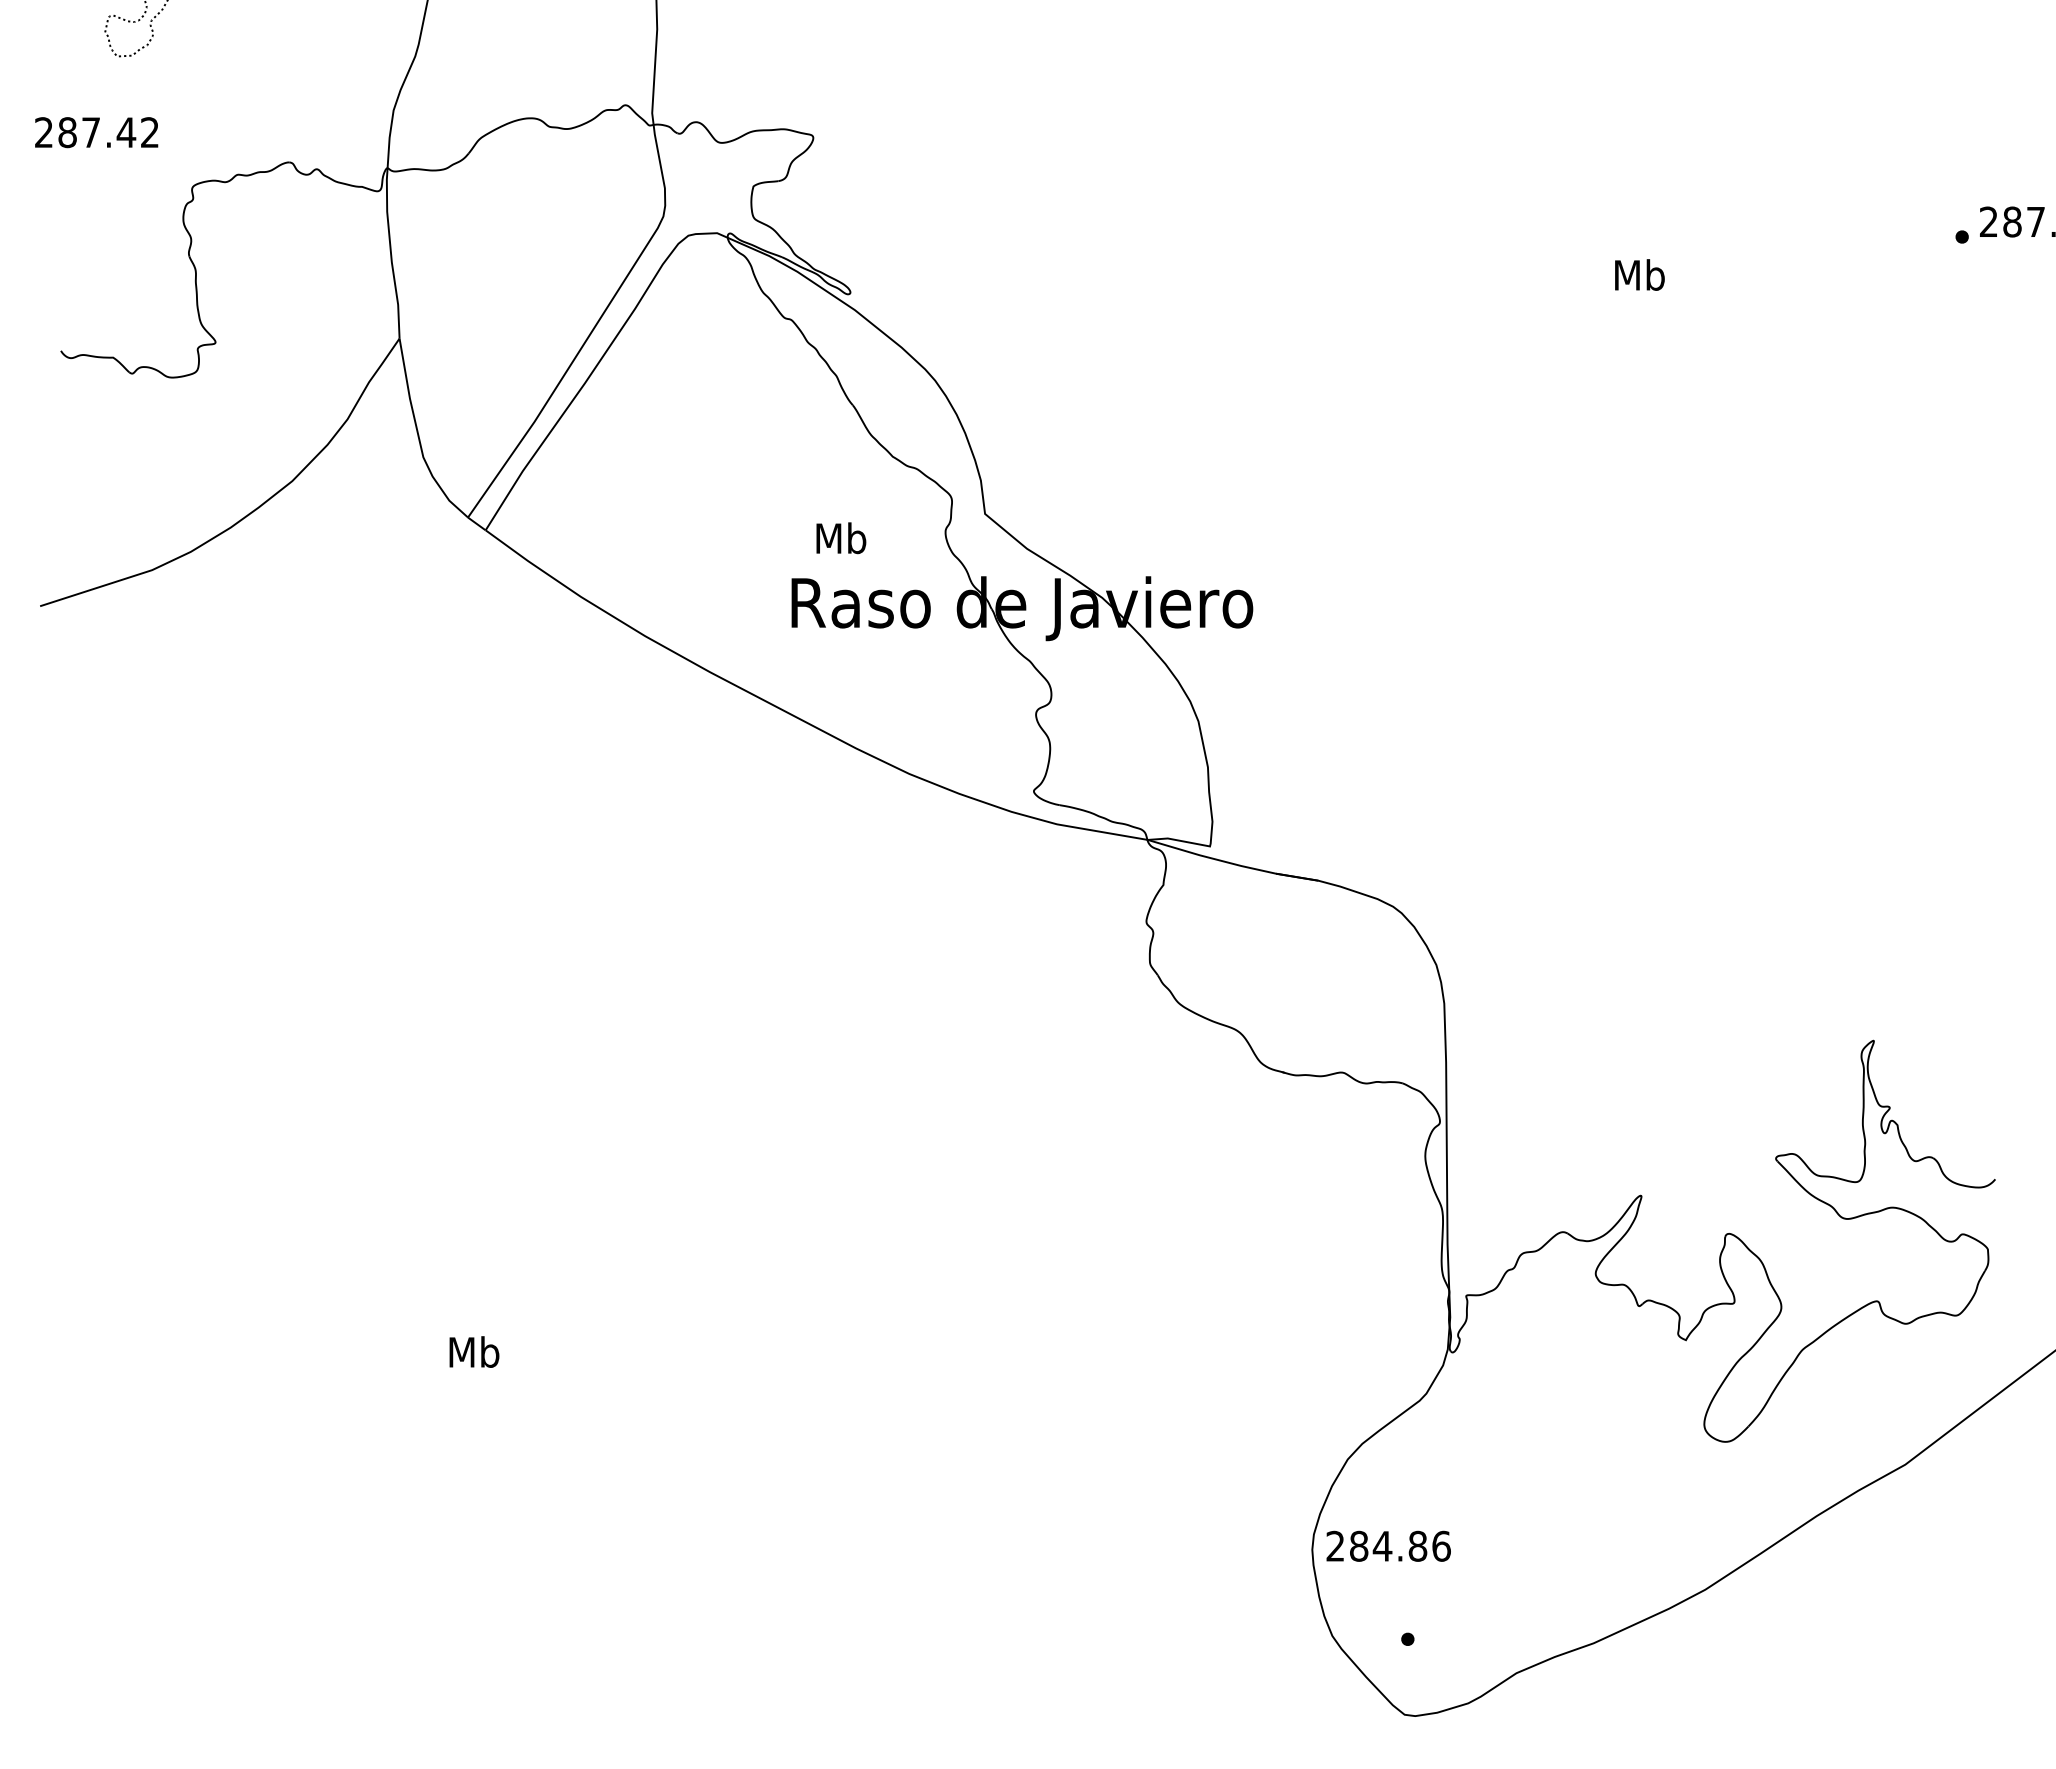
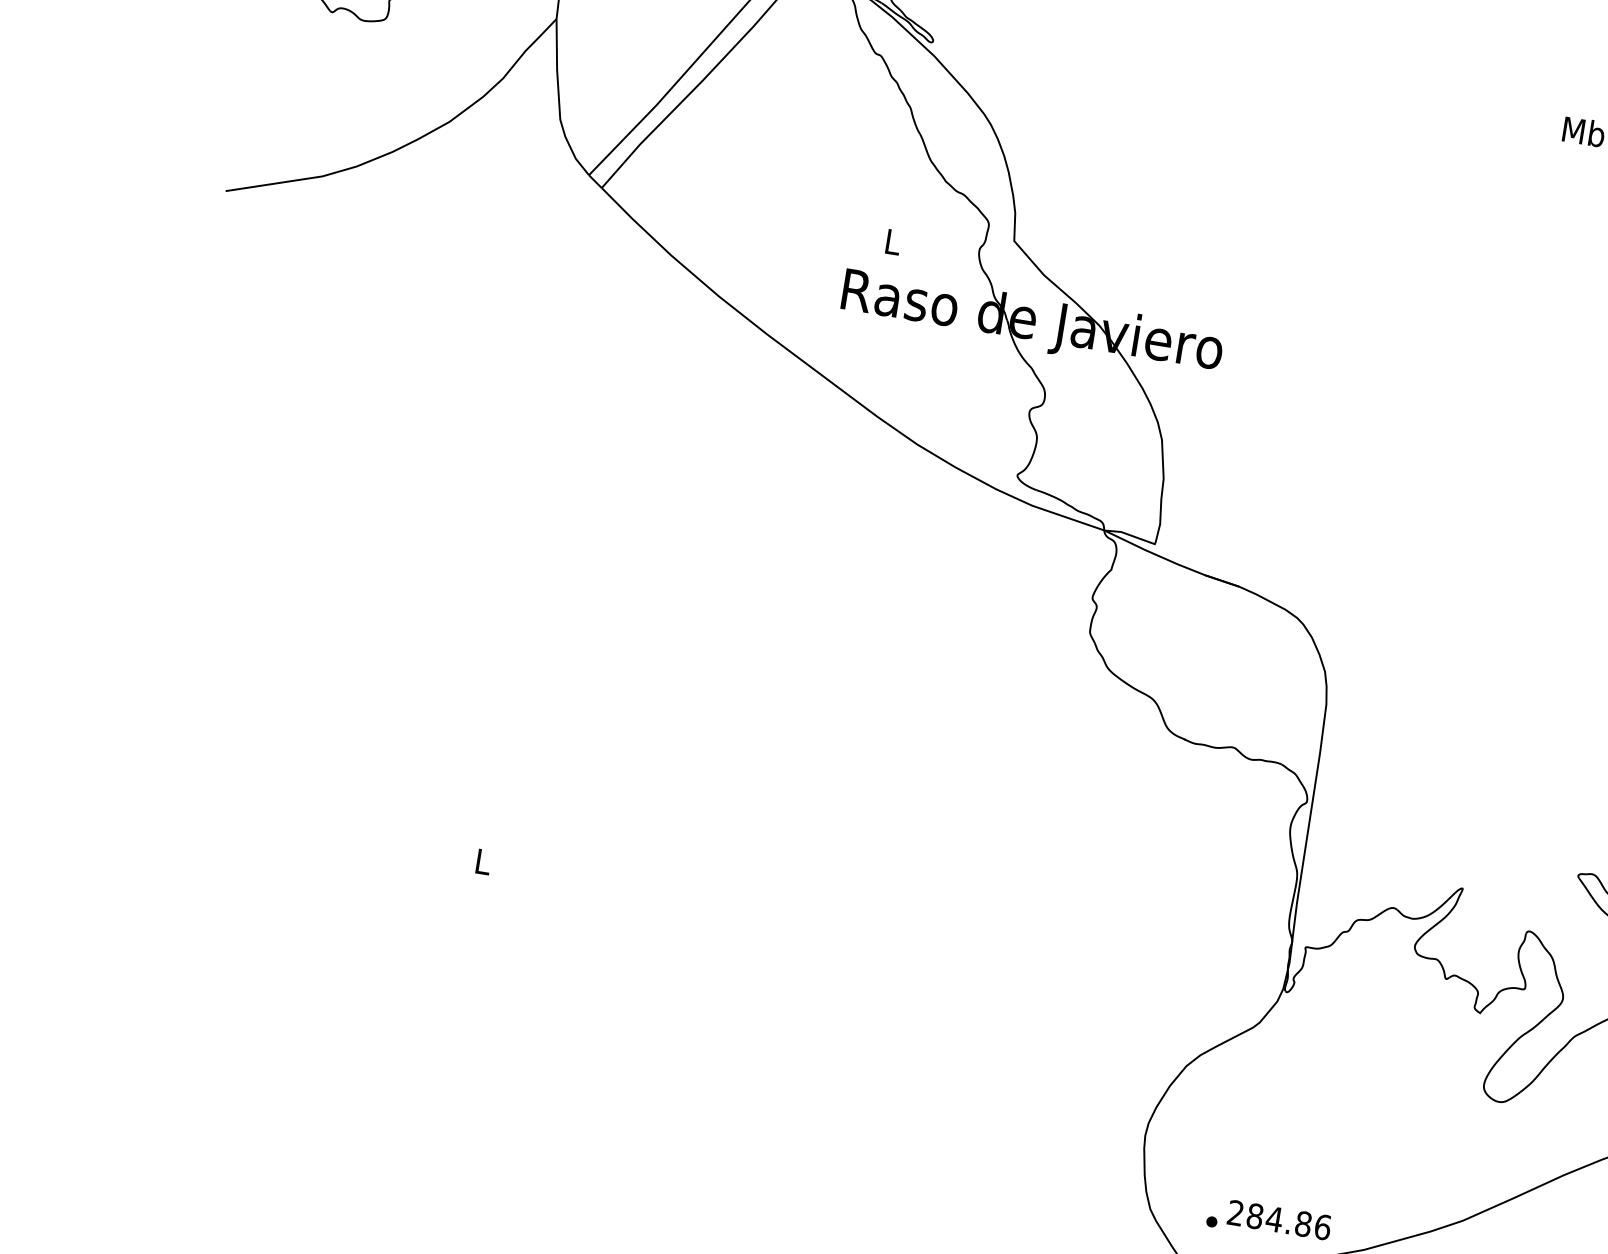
text: (841, 538) -> (893, 242), Mb -> L
text: (474, 1351) -> (483, 861), Mb -> L
text: (1388, 1545) -> (1279, 1219), moved

